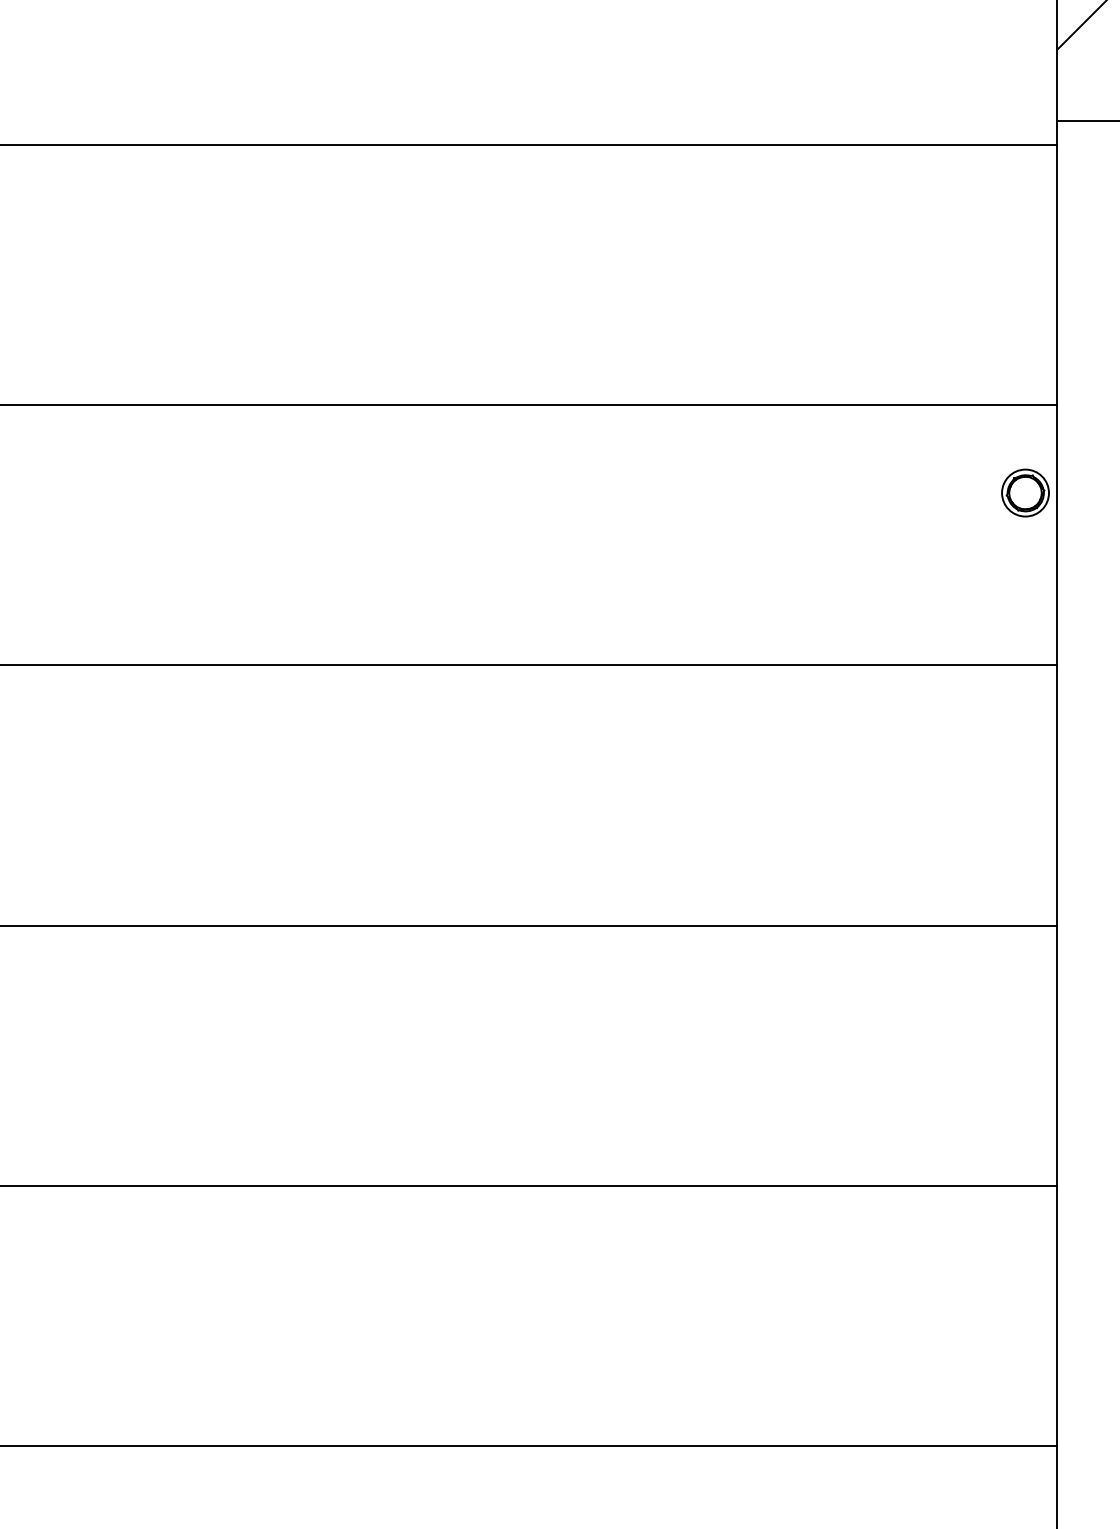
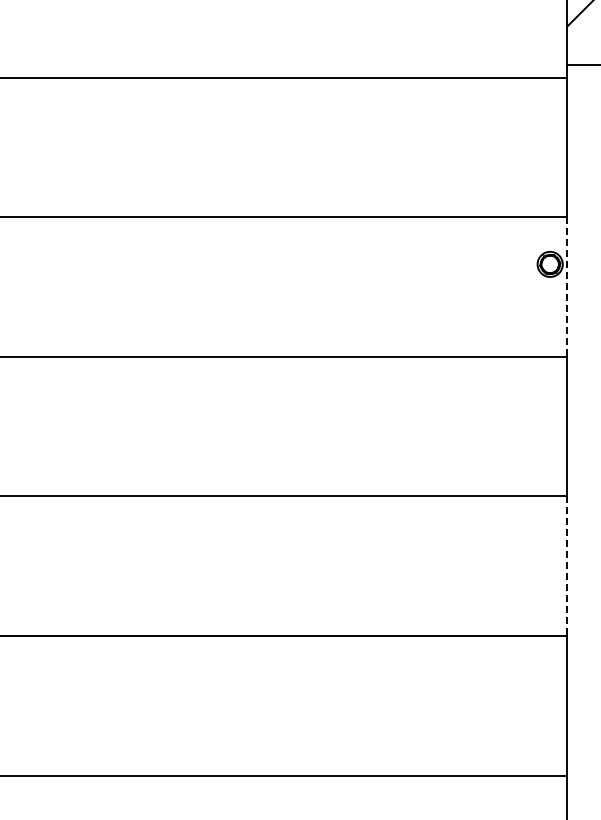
line: (1057, 536) -> (567, 287), solid -> dashed
line: (1057, 1056) -> (567, 566), solid -> dashed

